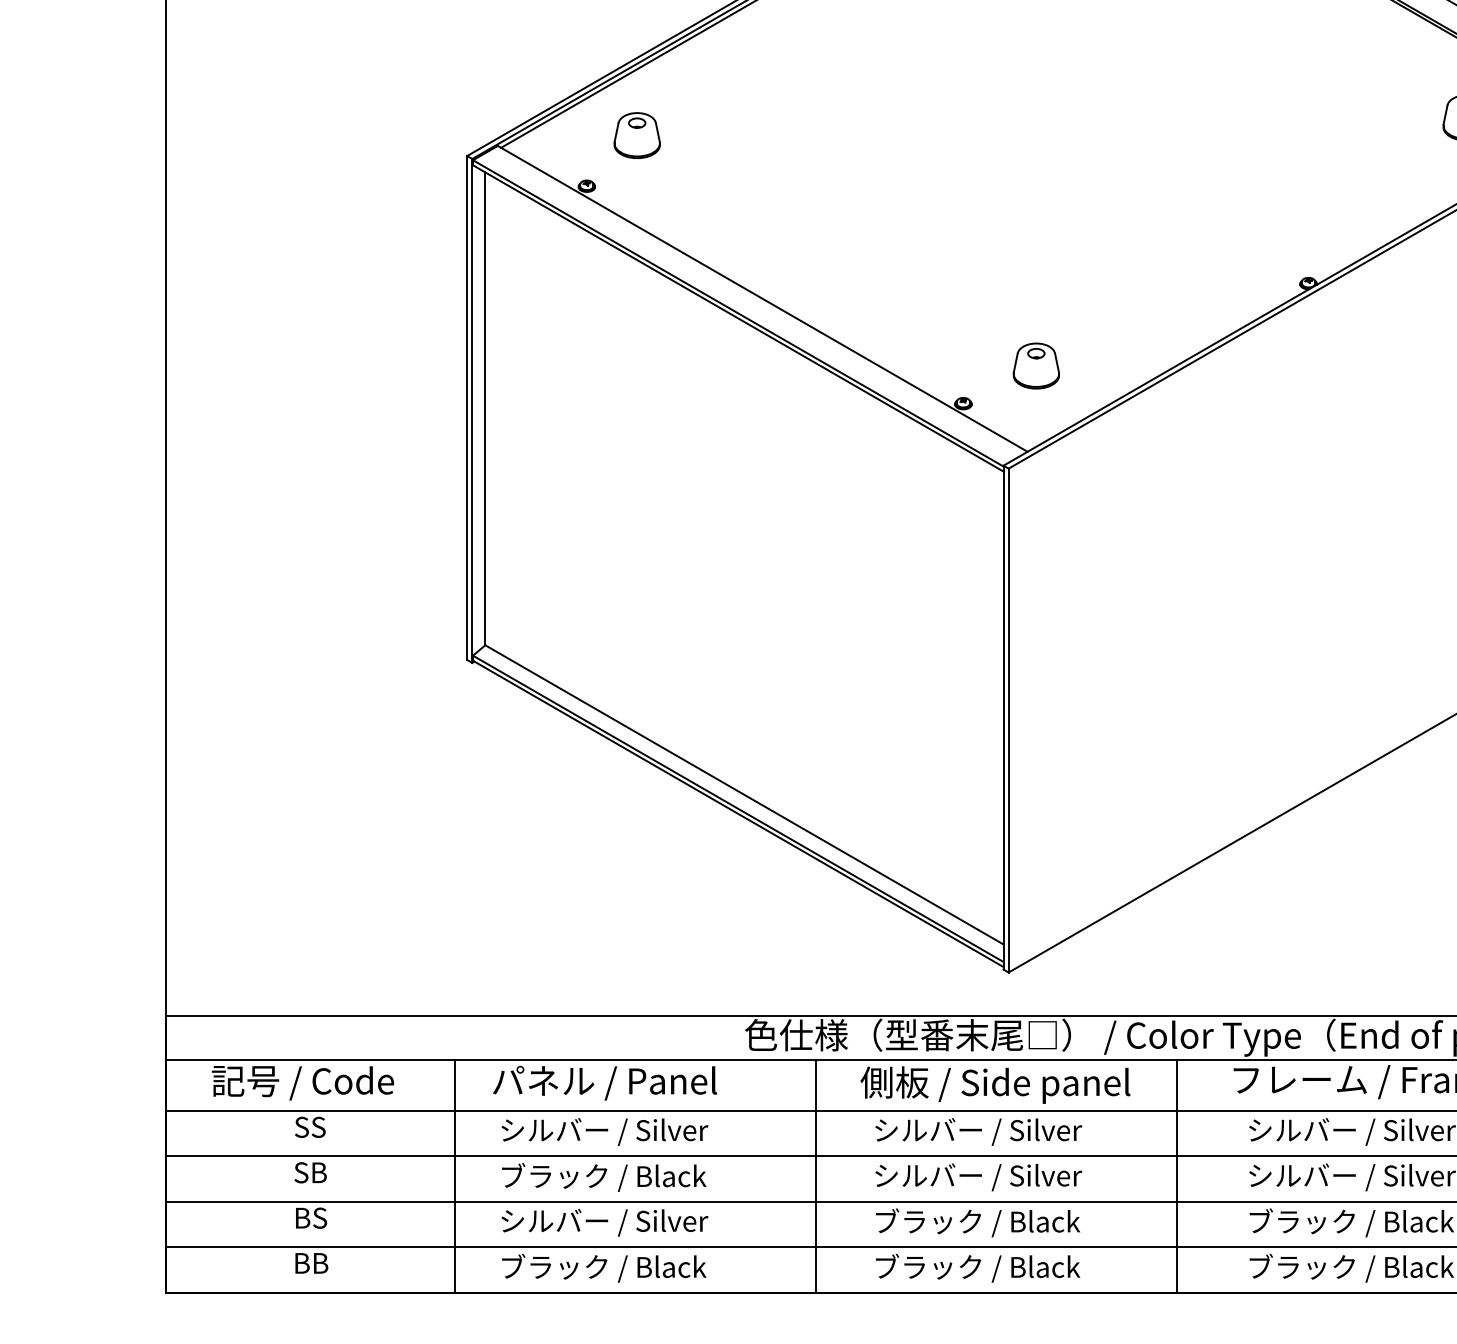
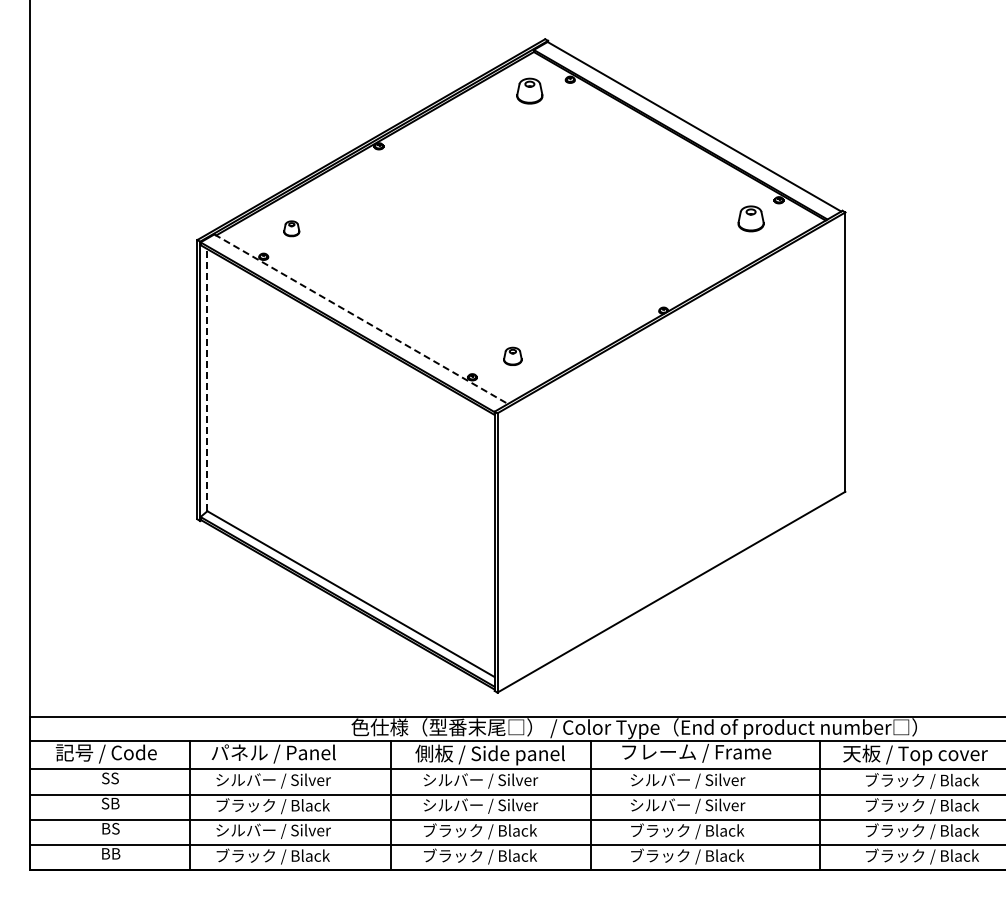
part: (637, 135) -> (291, 228), size x0.6
line: (763, 299) -> (361, 319), solid -> dashed
part: (1035, 366) -> (512, 356), size x0.7
line: (485, 407) -> (207, 379), solid -> dashed

